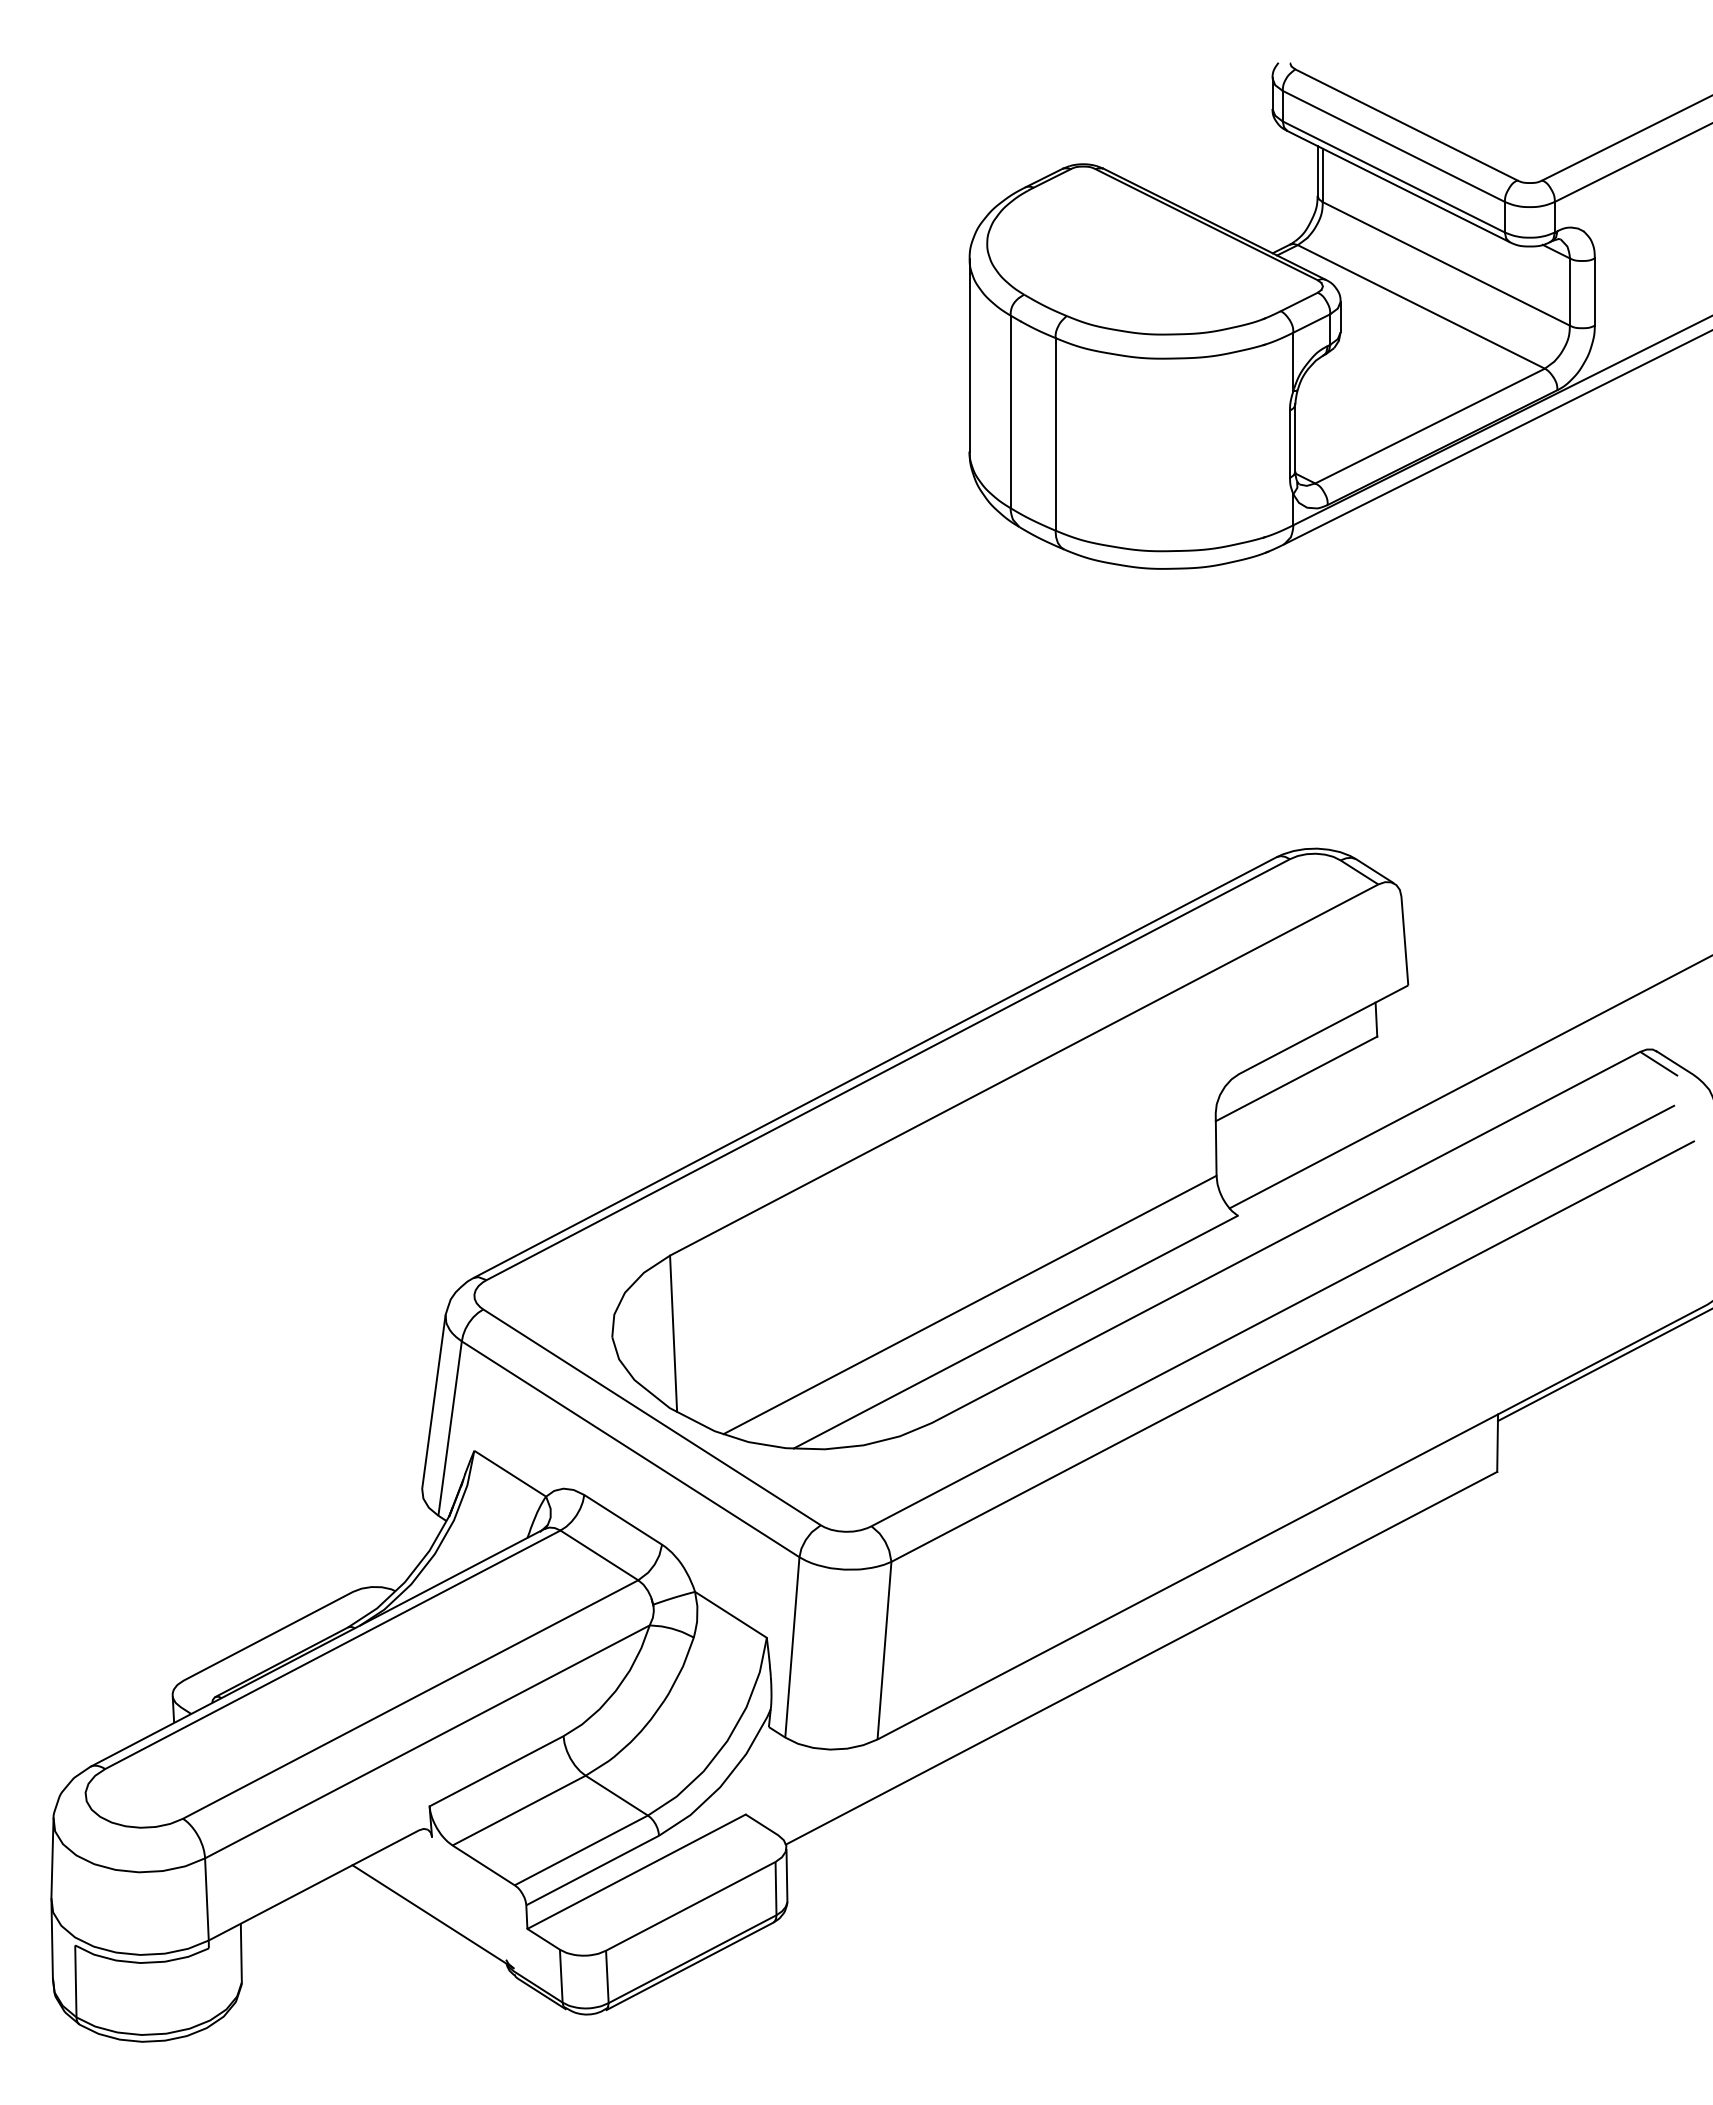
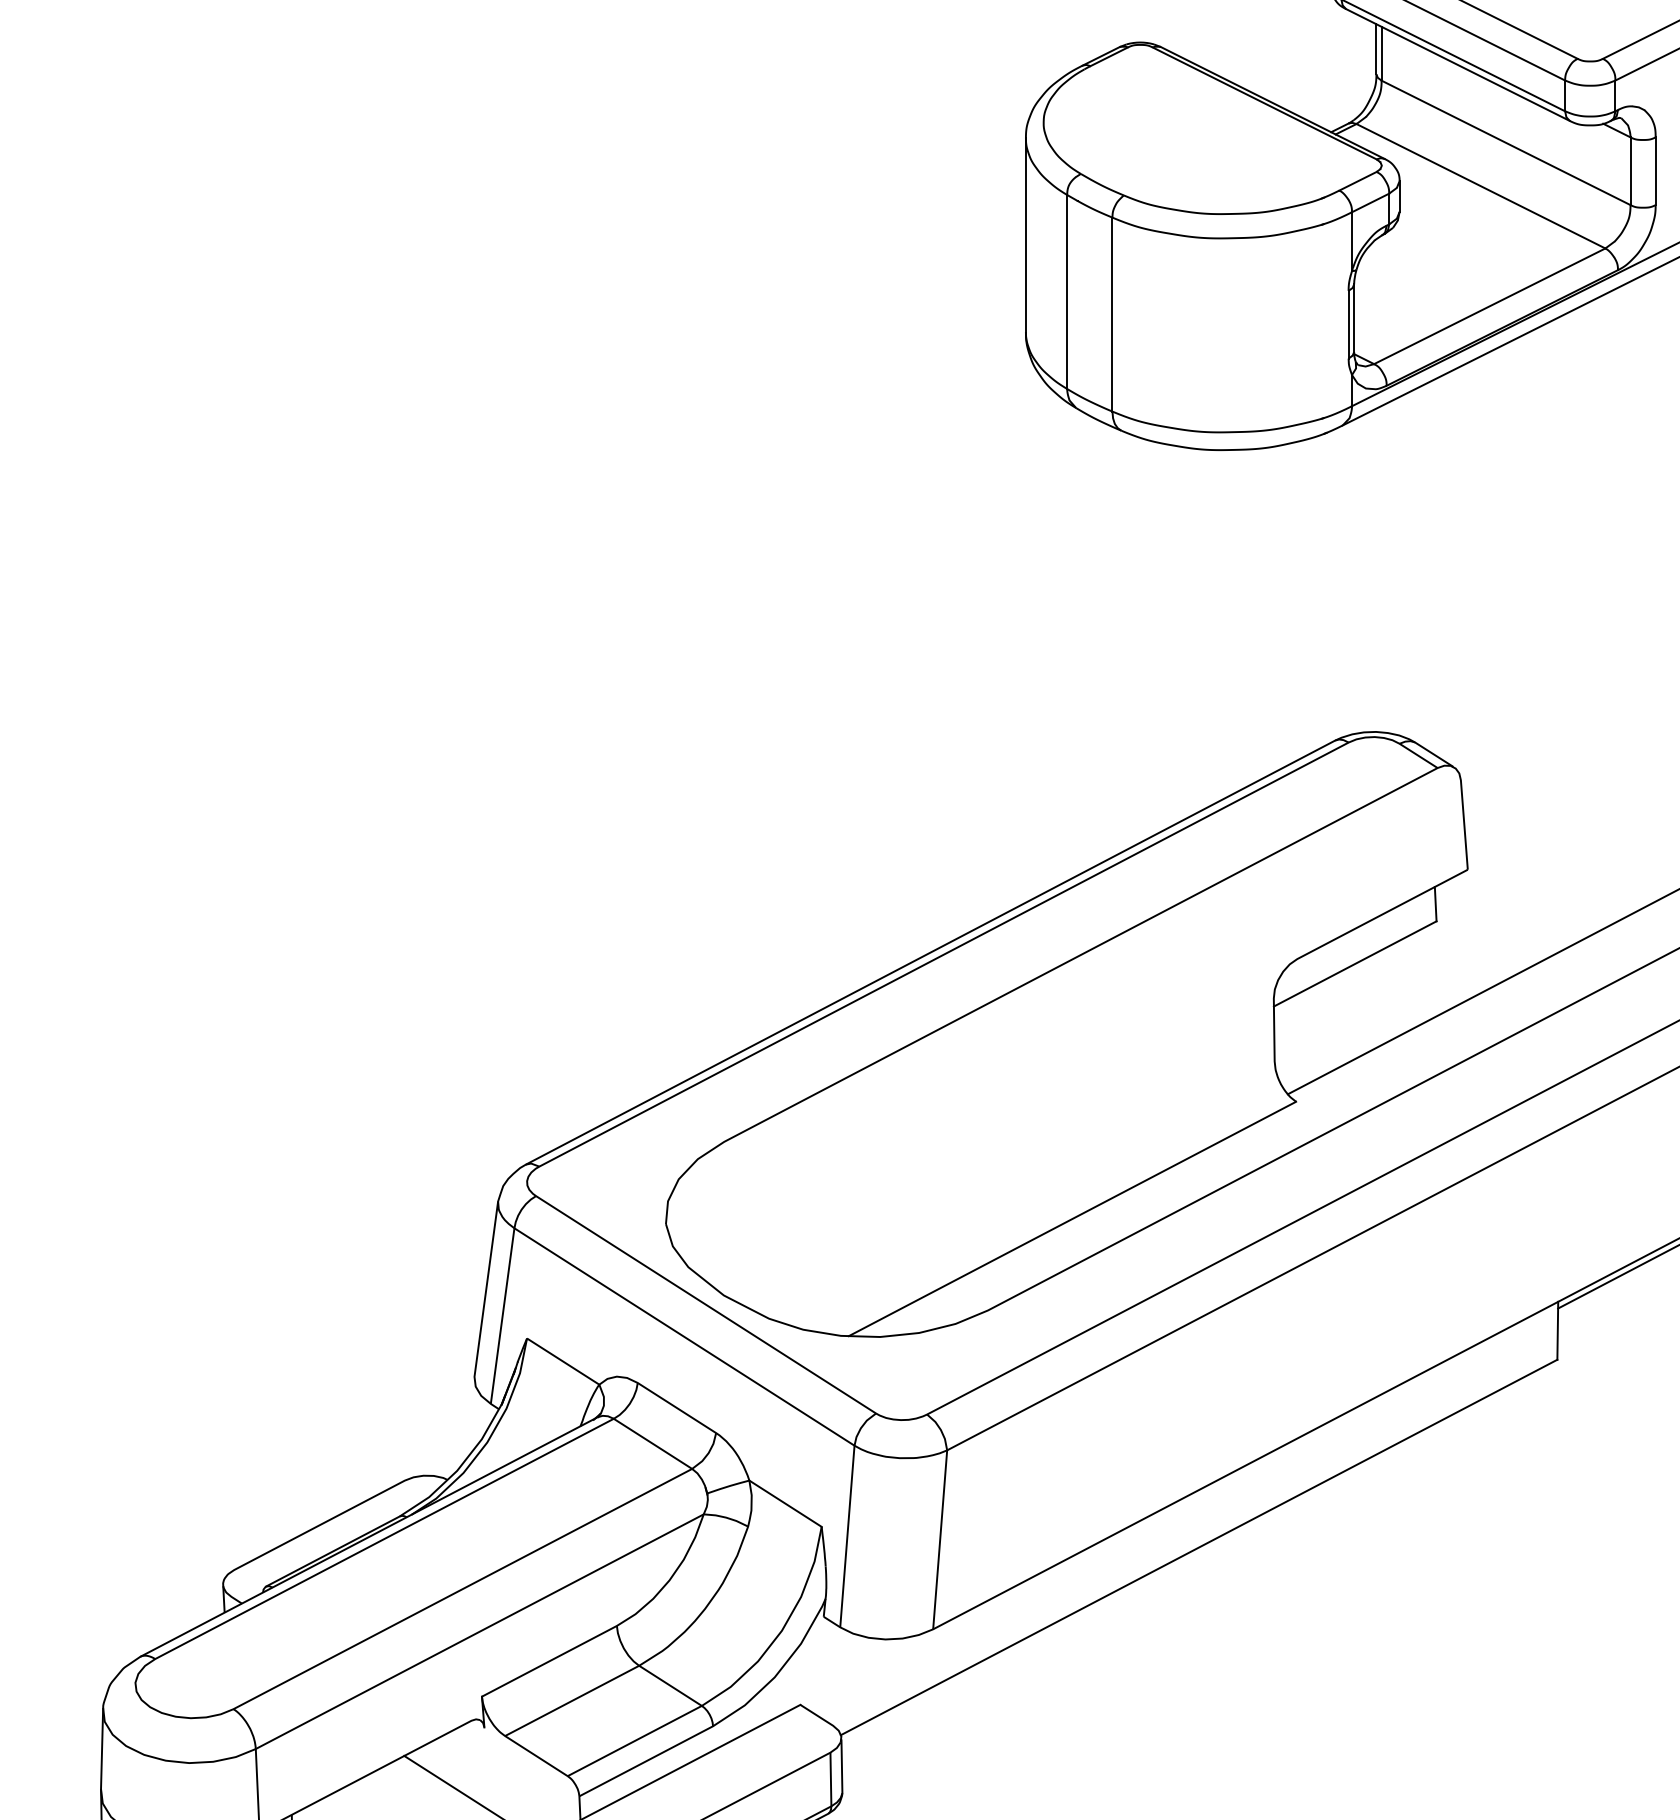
line: (969, 1304) -> (1025, 1191), removed
line: (673, 1333) -> (727, 1220), removed

